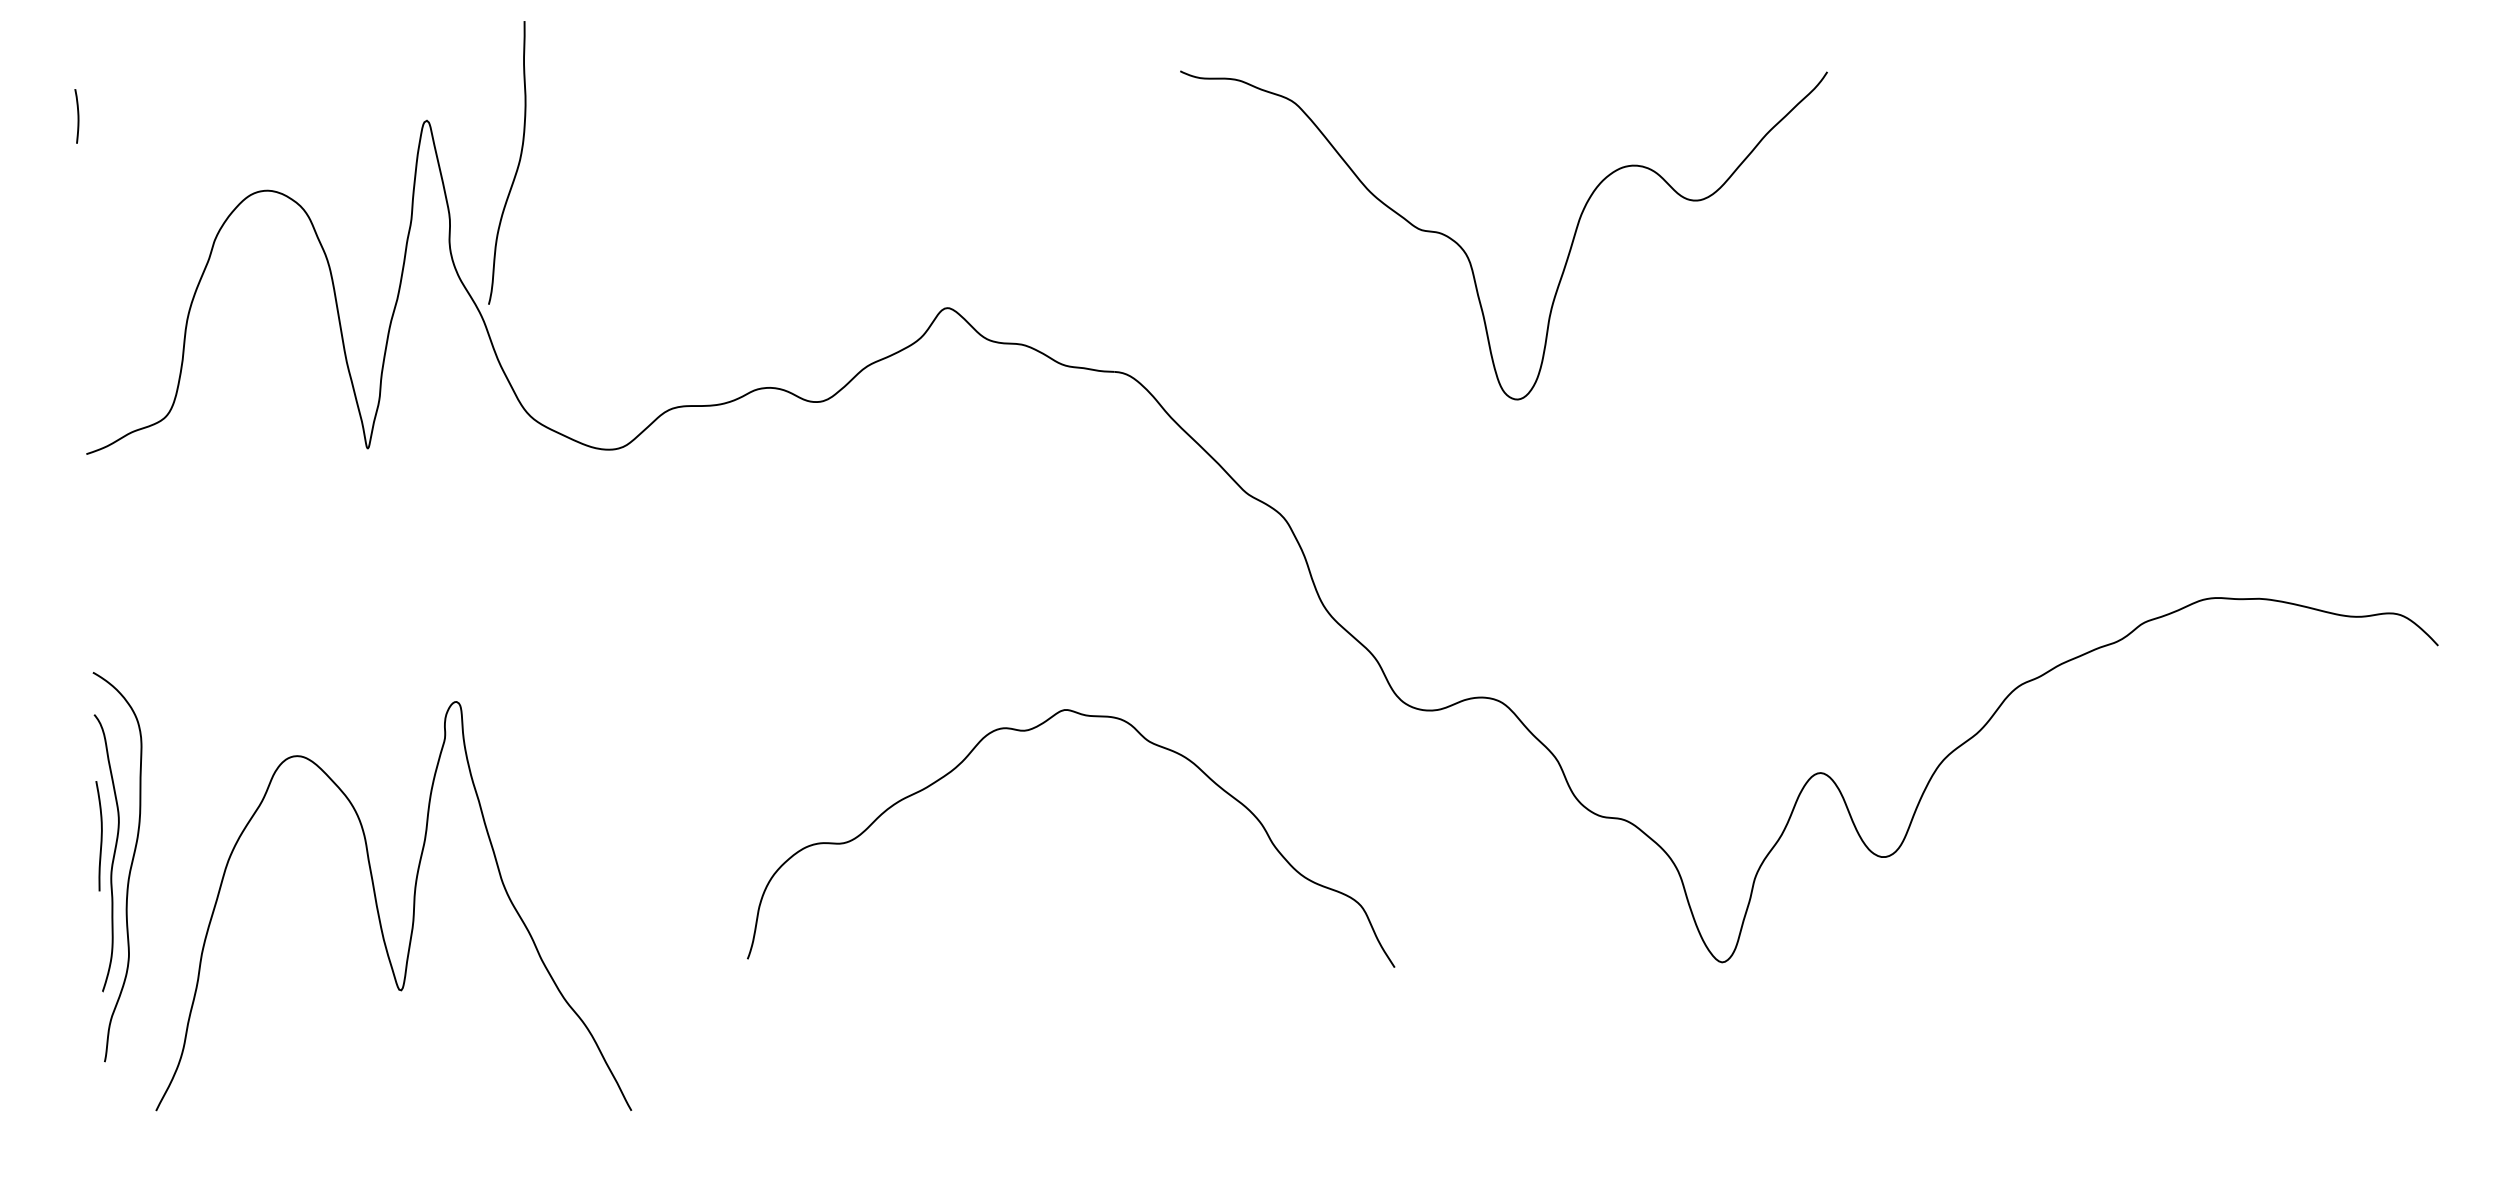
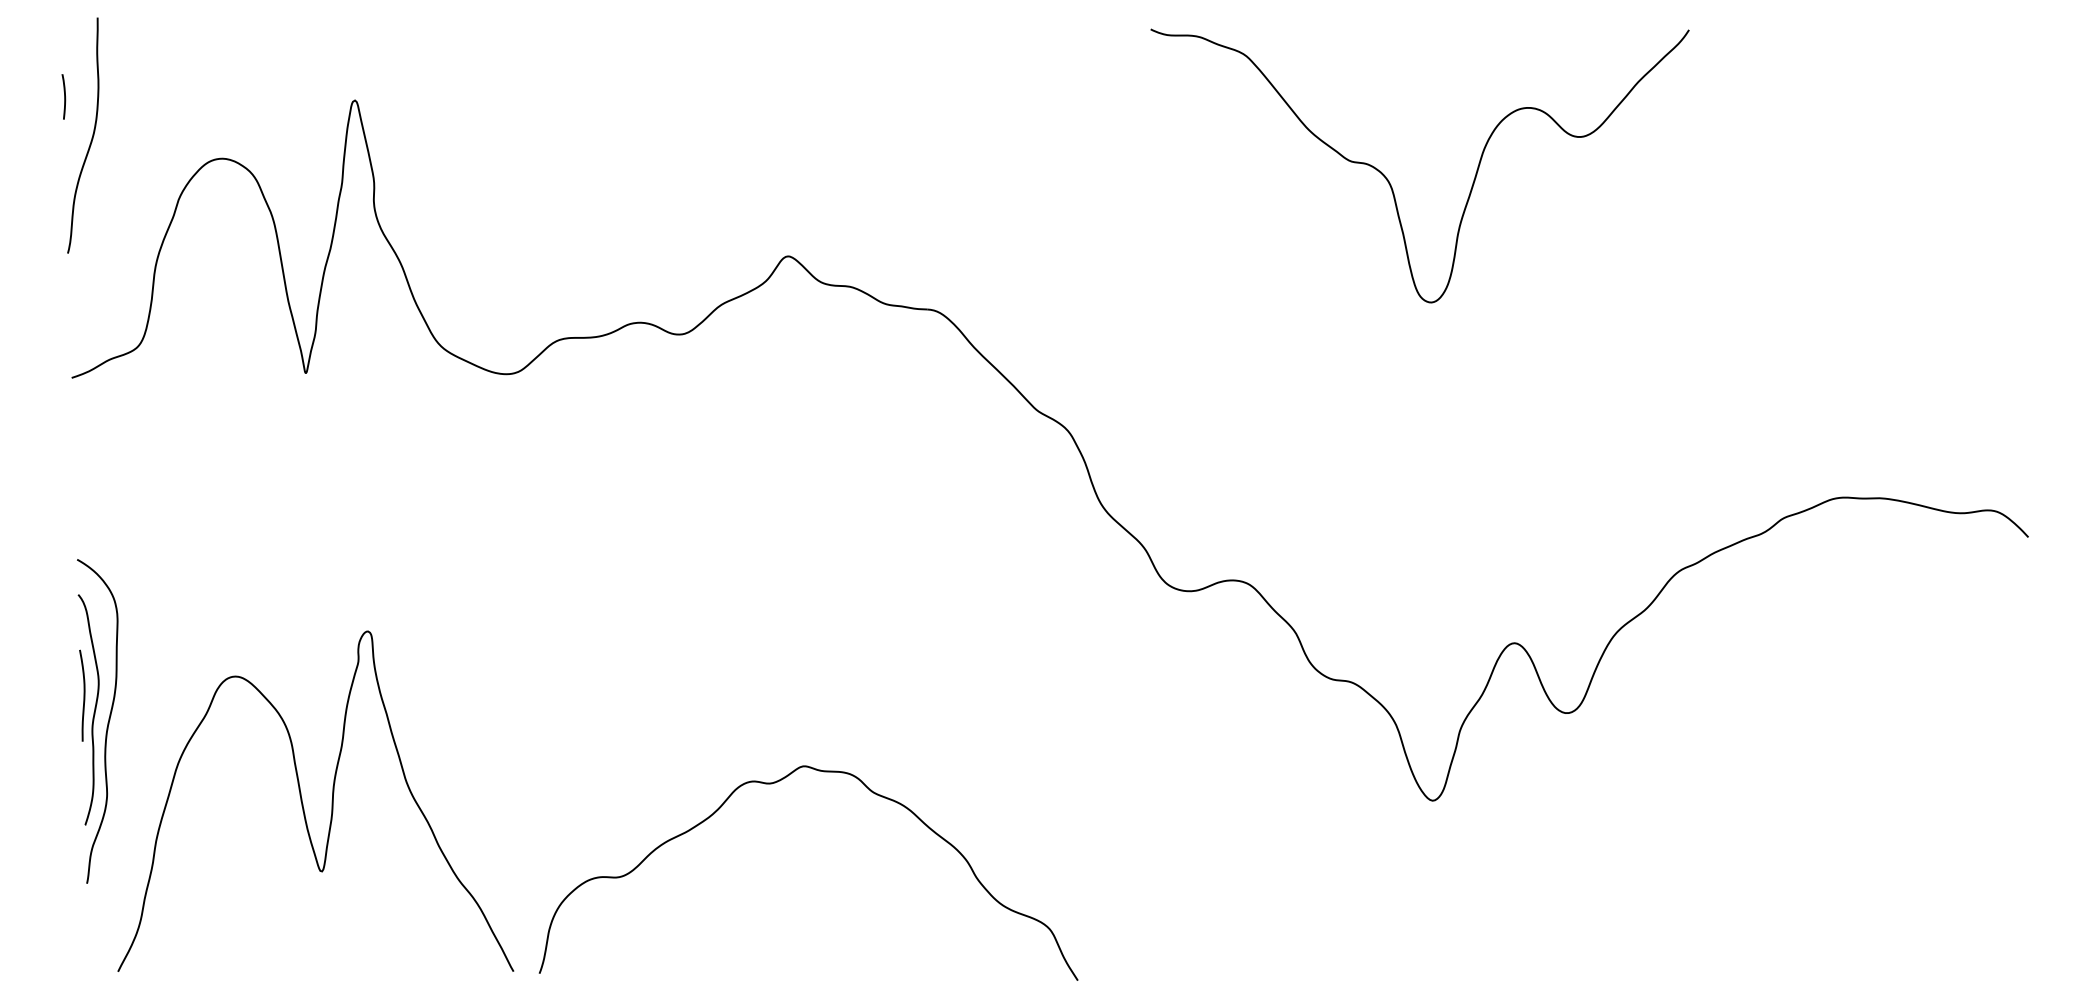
curve: (517, 165) -> (91, 137), moved
curve: (1467, 254) -> (1389, 181), moved
curve: (1033, 729) -> (777, 782), moved
curve: (378, 907) -> (303, 802), moved

